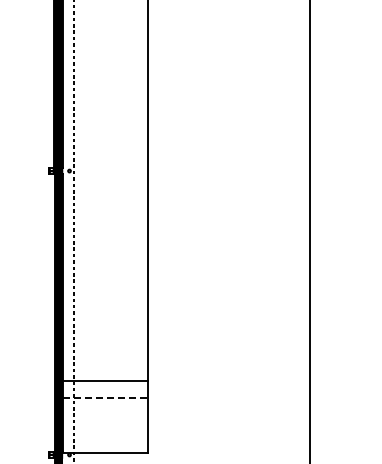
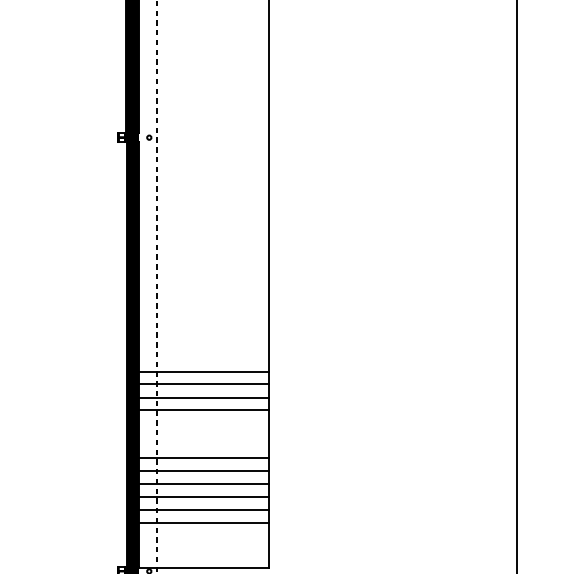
line: (105, 324) -> (204, 372), added
line: (105, 332) -> (204, 384), added
line: (105, 341) -> (204, 398), added
line: (105, 349) -> (204, 410), added
line: (105, 389) -> (204, 471), added
line: (105, 398) -> (204, 485), dashed -> solid
line: (105, 406) -> (204, 497), added
line: (105, 414) -> (204, 509), added
line: (105, 423) -> (204, 523), added

